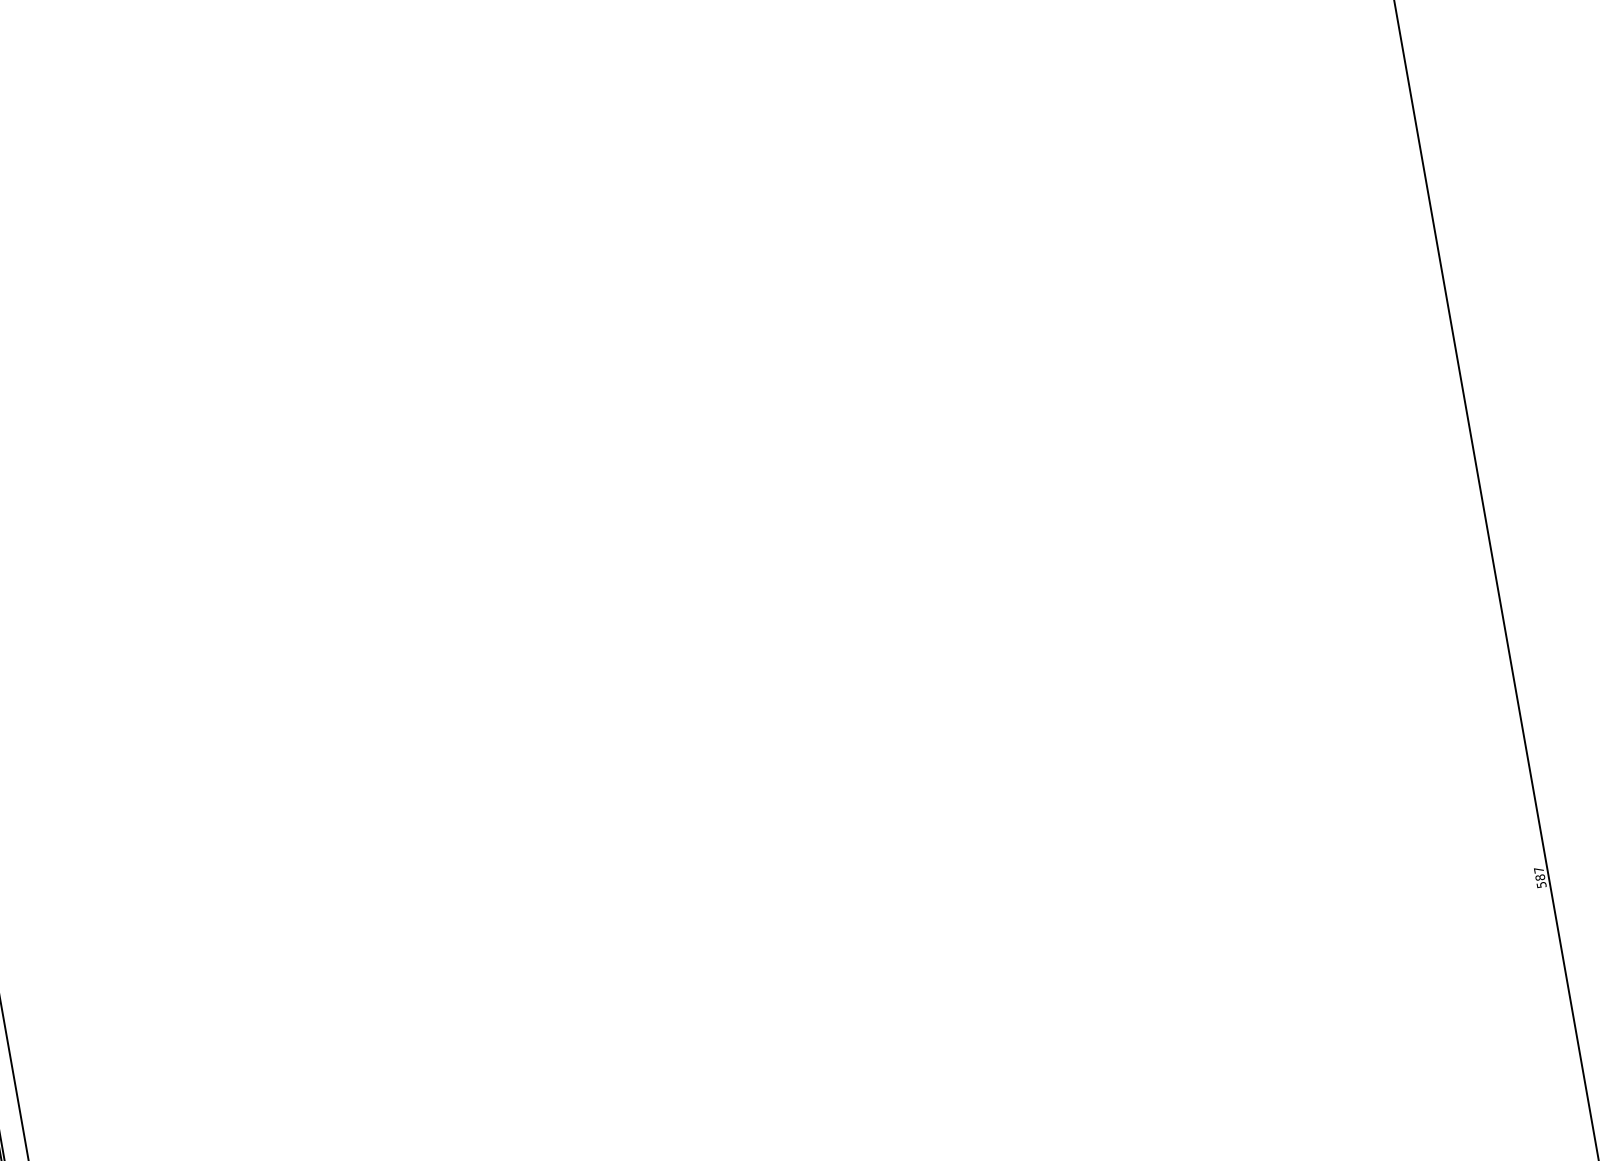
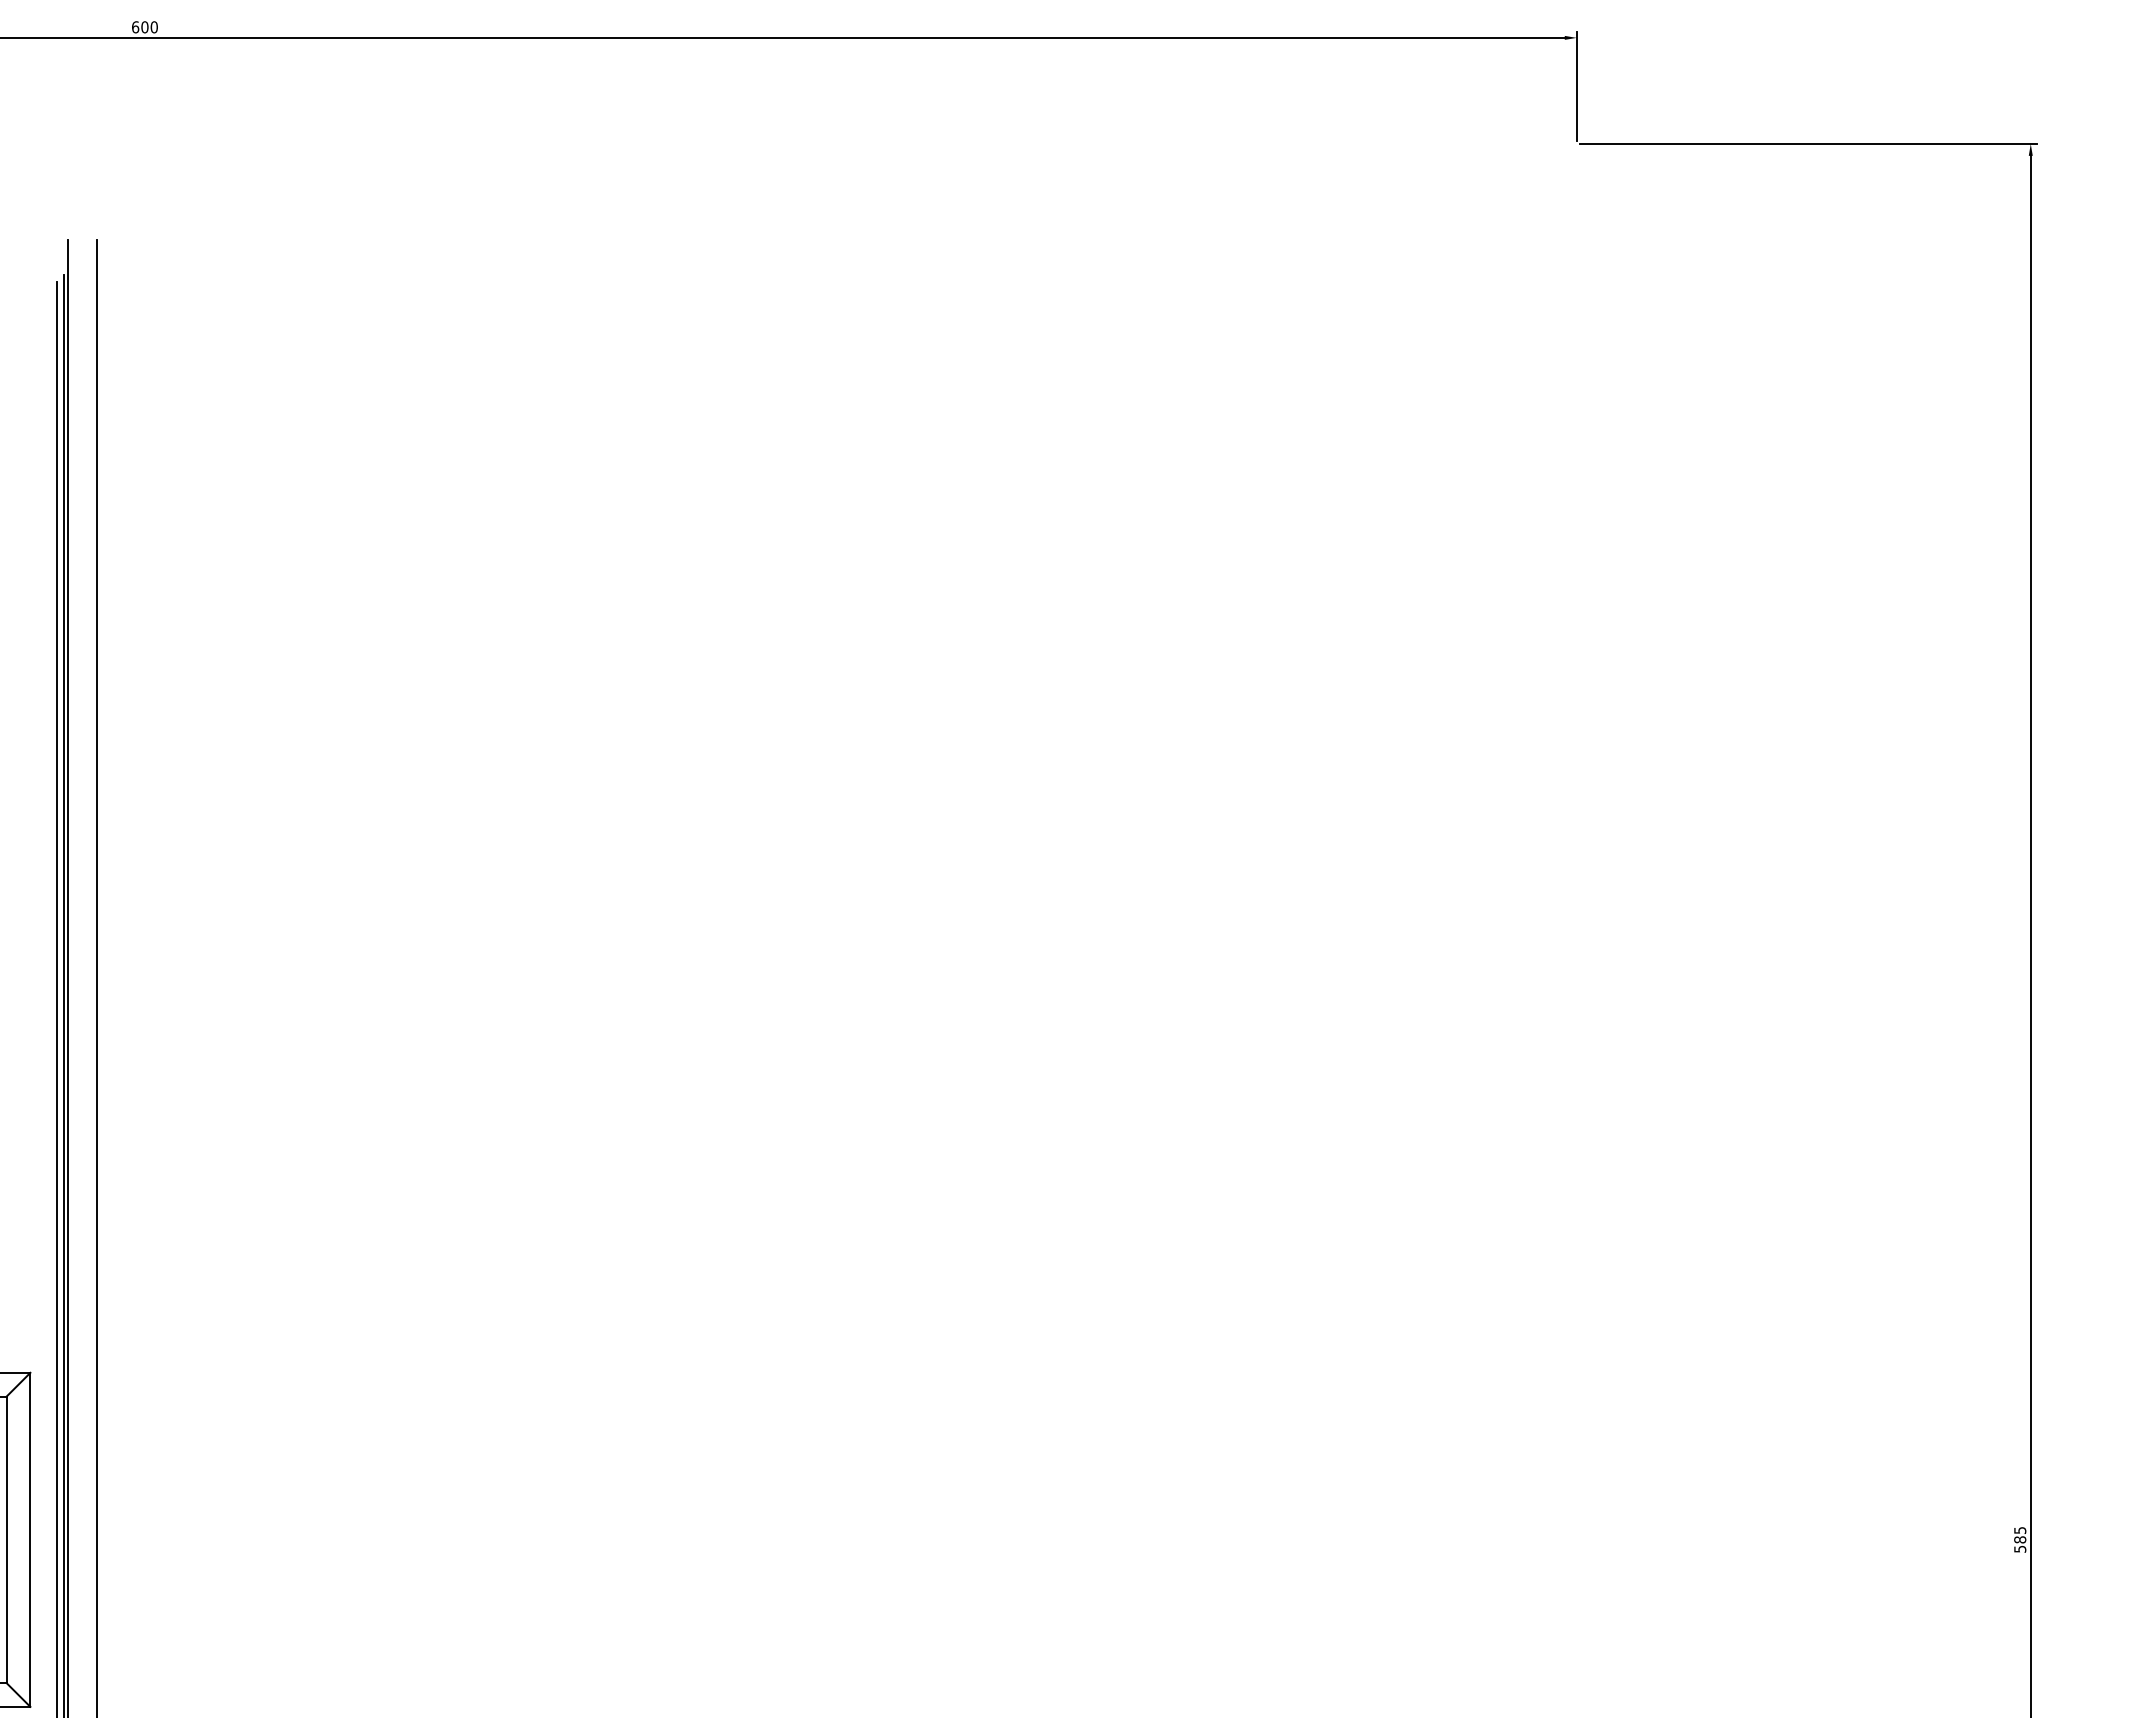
text: (1539, 870) -> (2020, 1530), 587 -> 585

